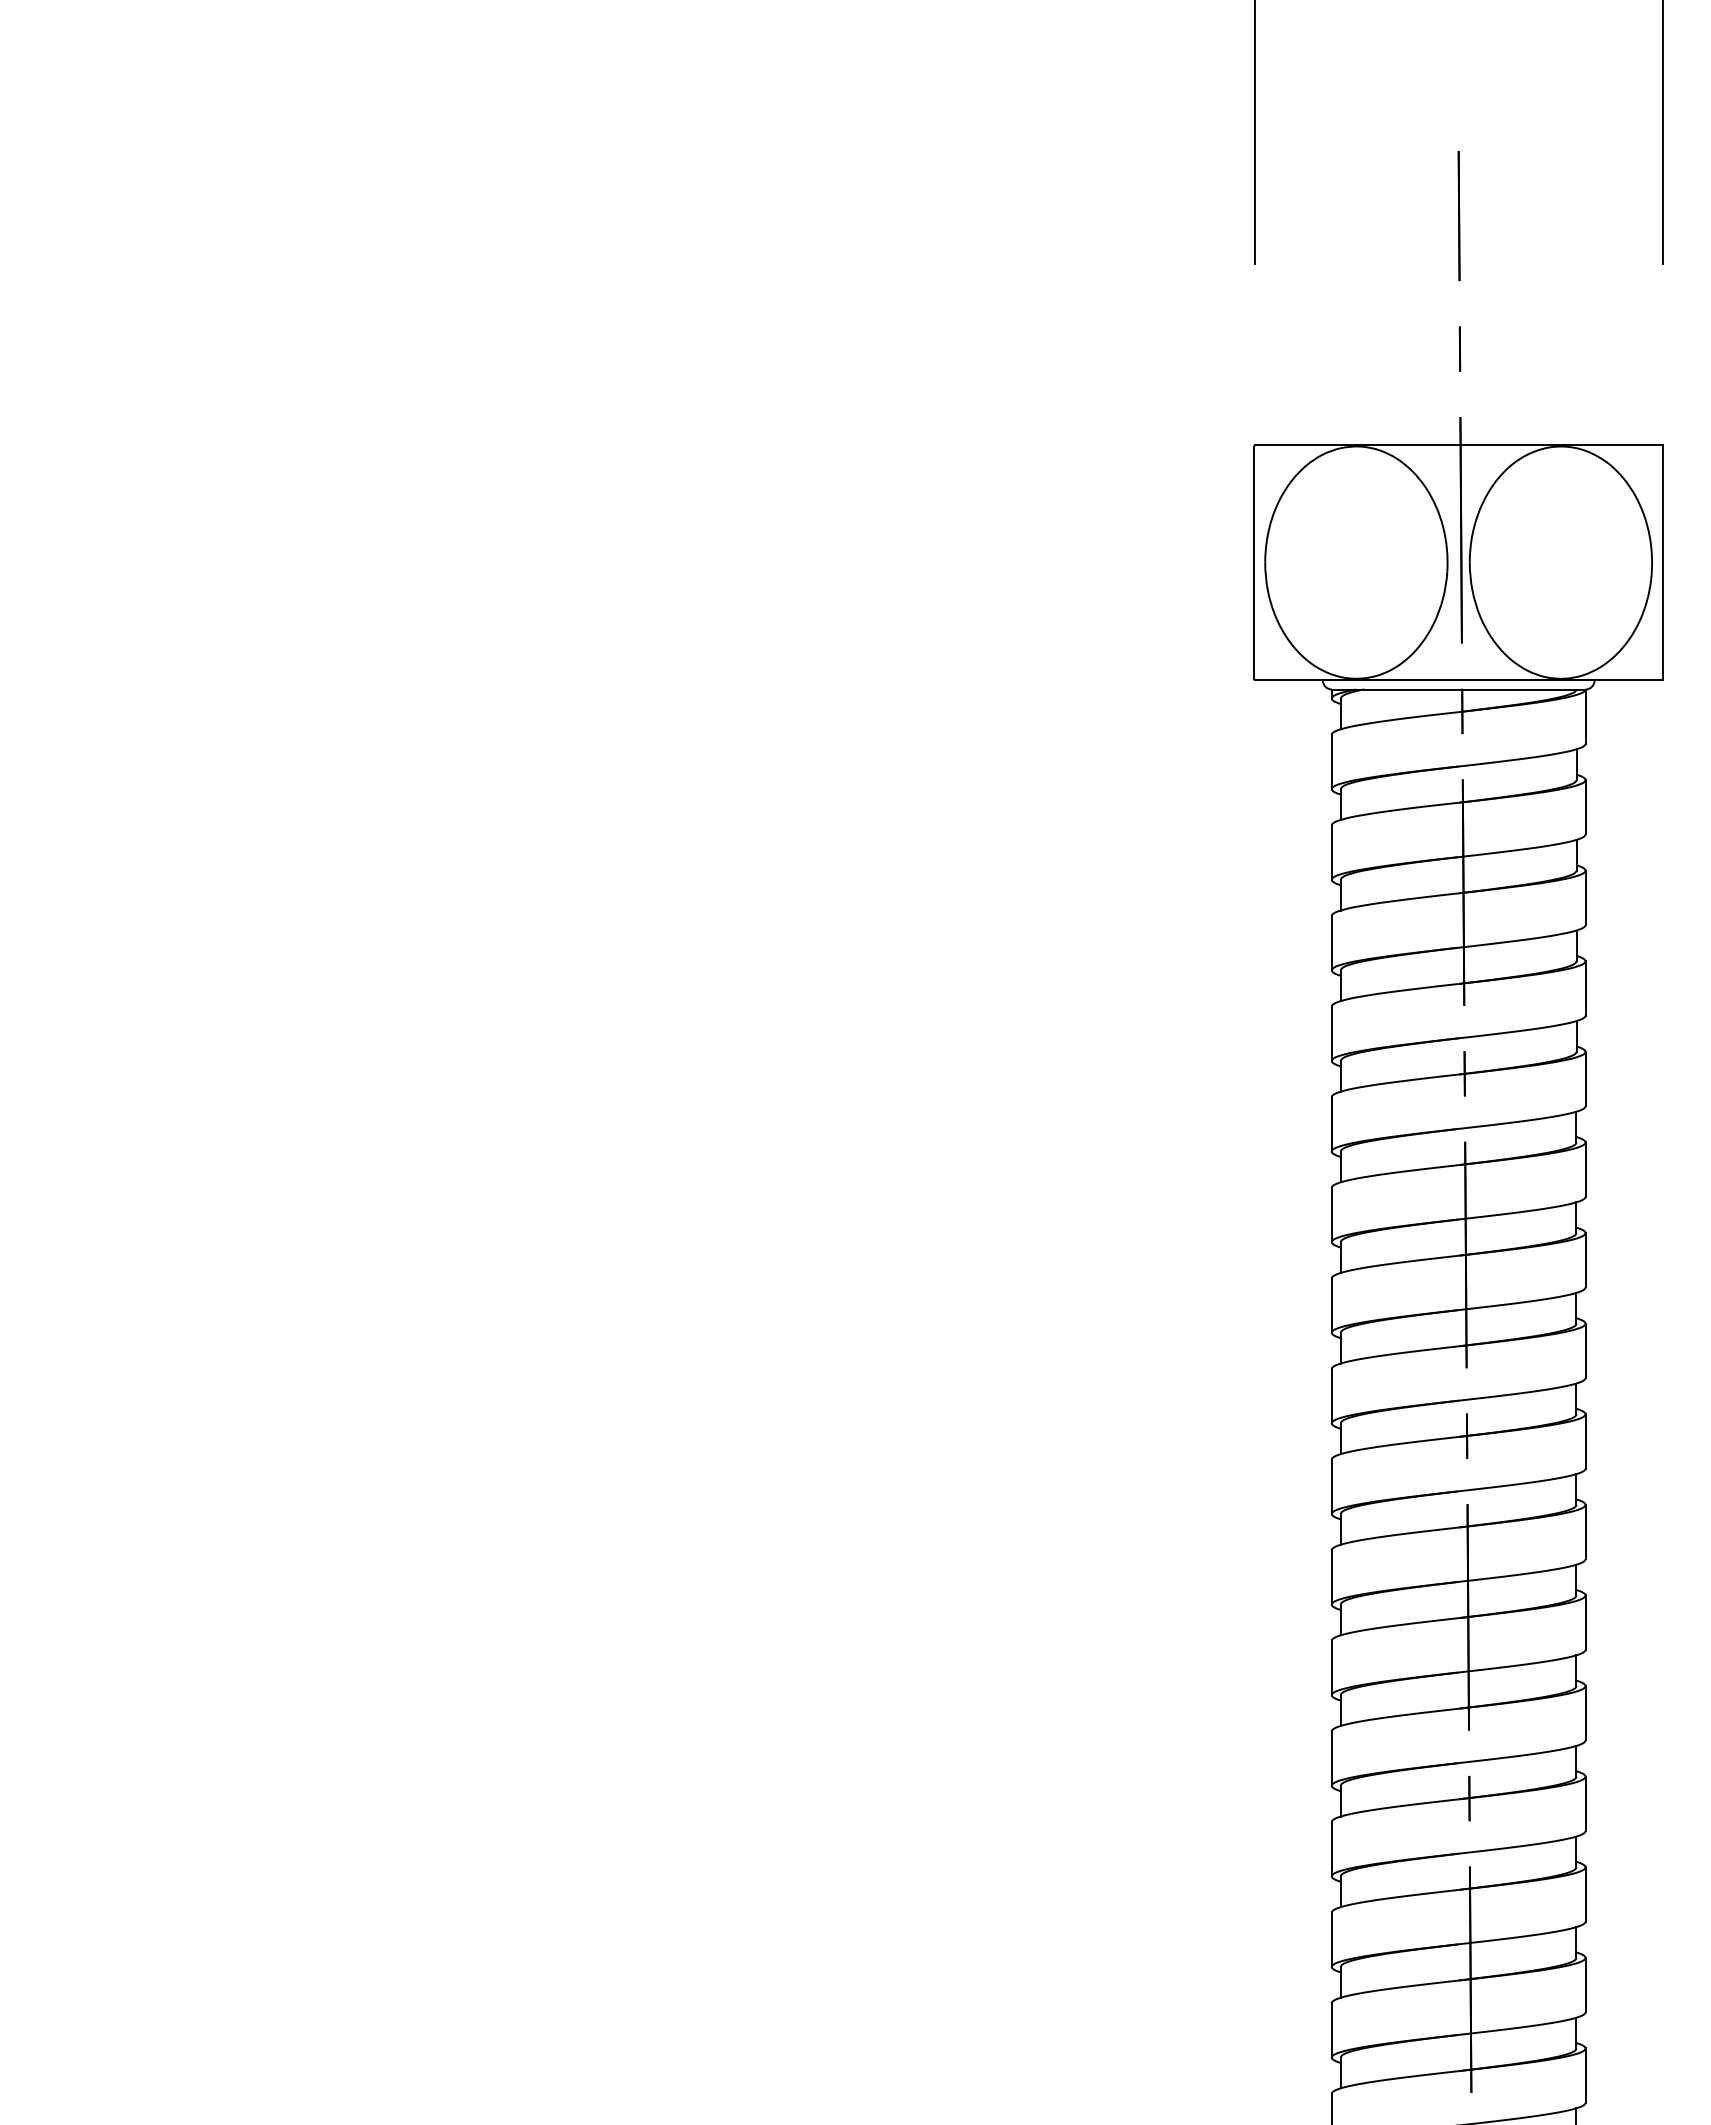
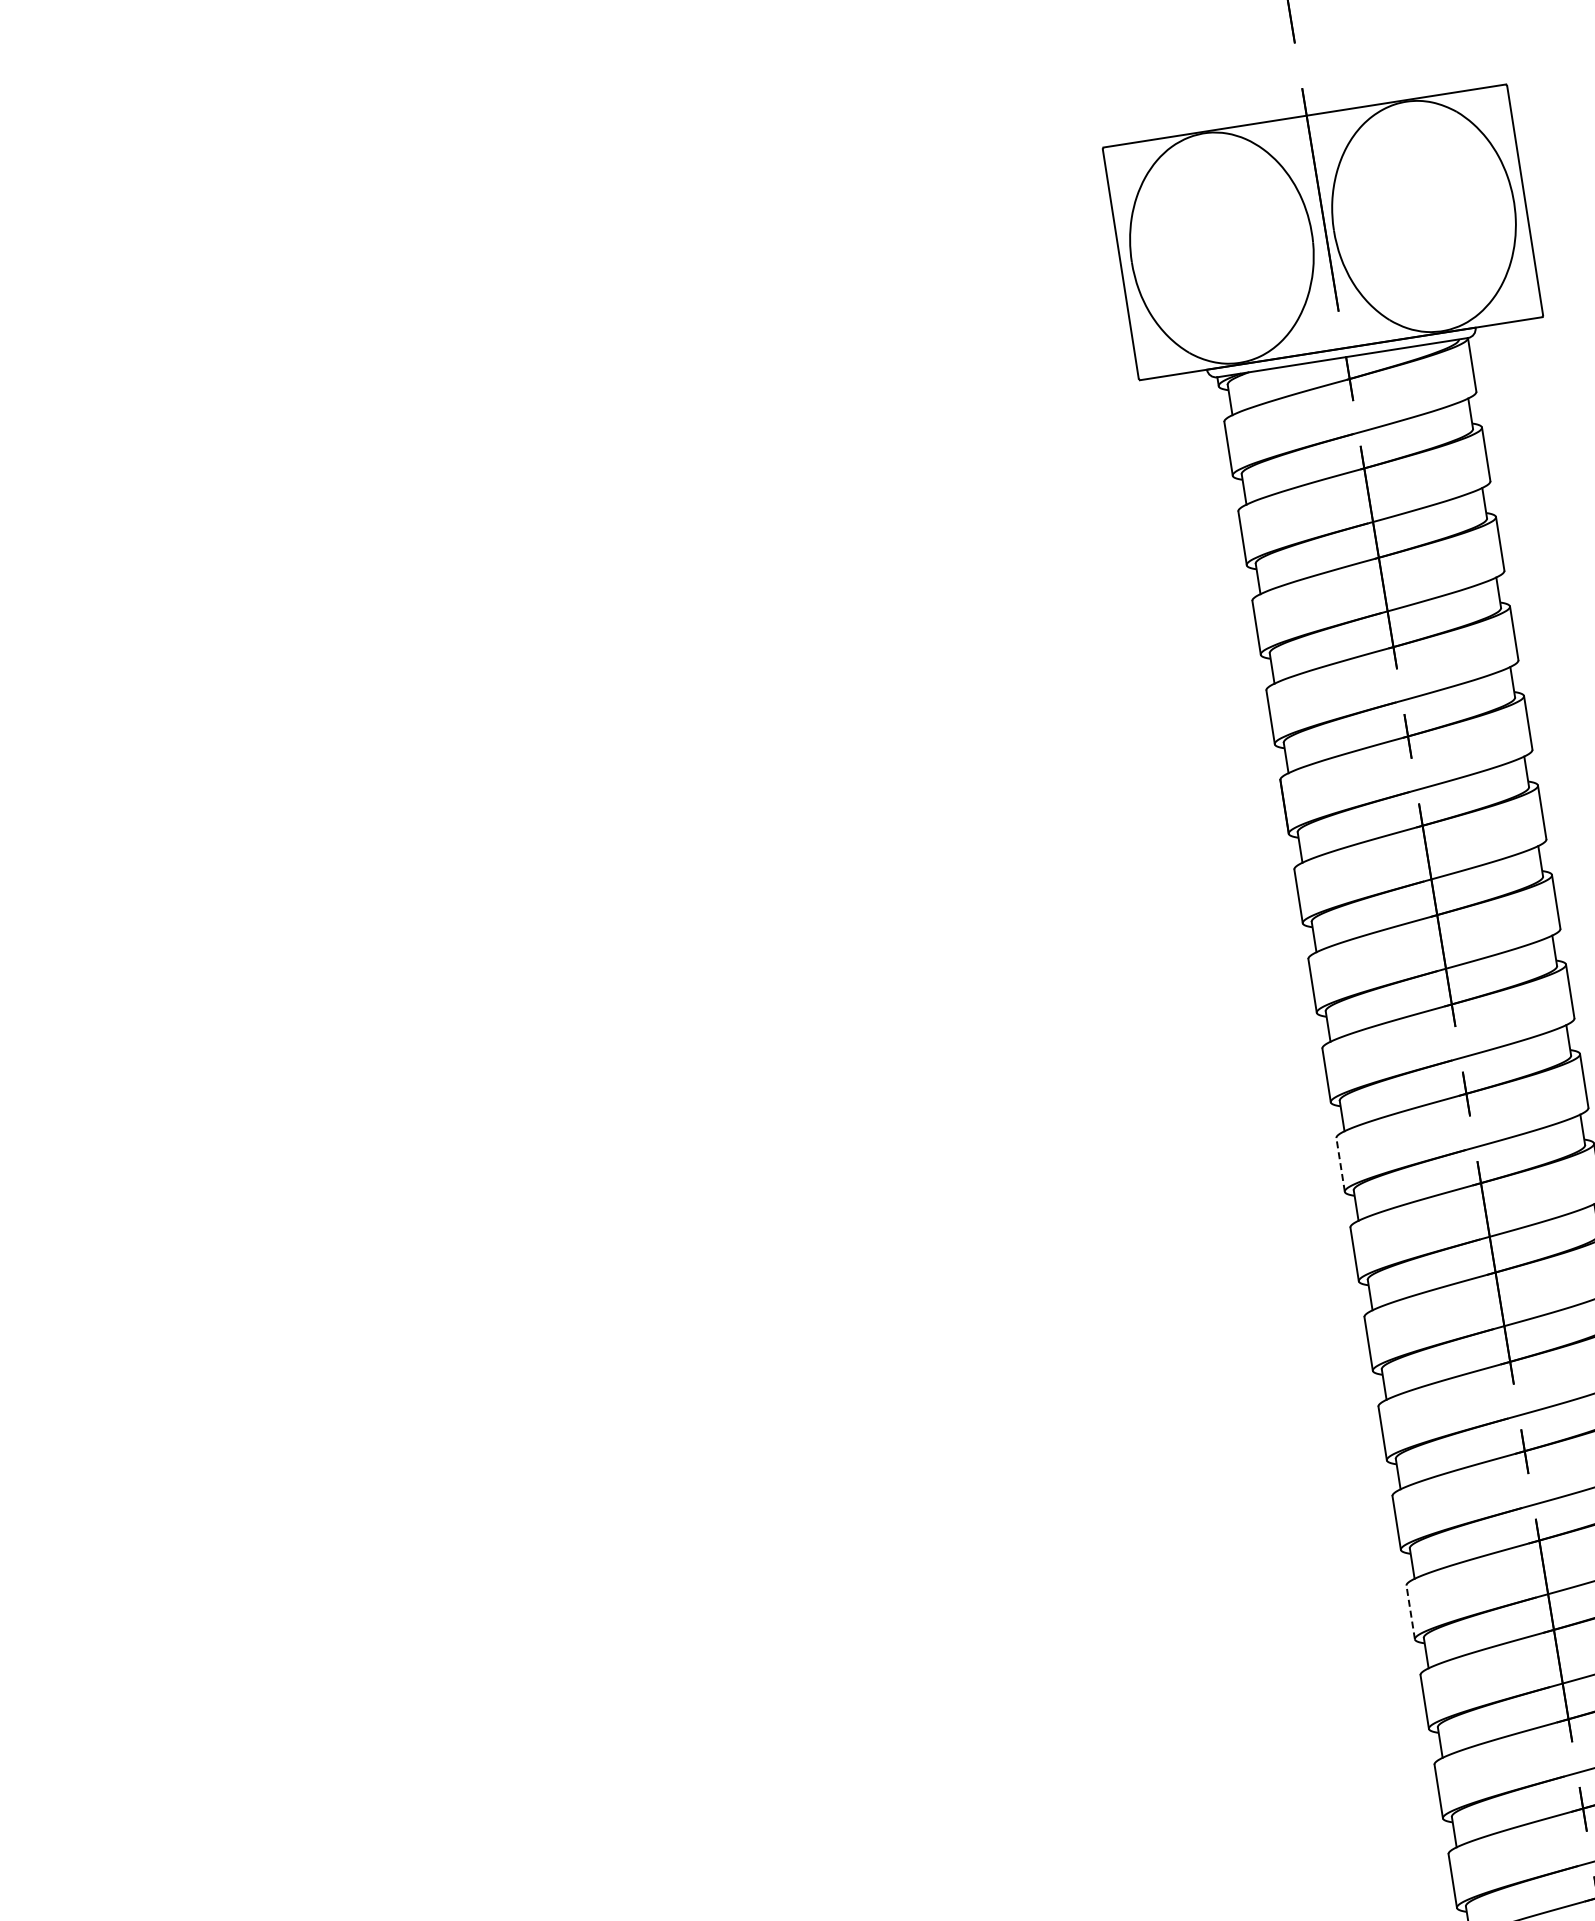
line: (1331, 1486) -> (1340, 1164), solid -> dashed
line: (1331, 1939) -> (1410, 1612), solid -> dashed

